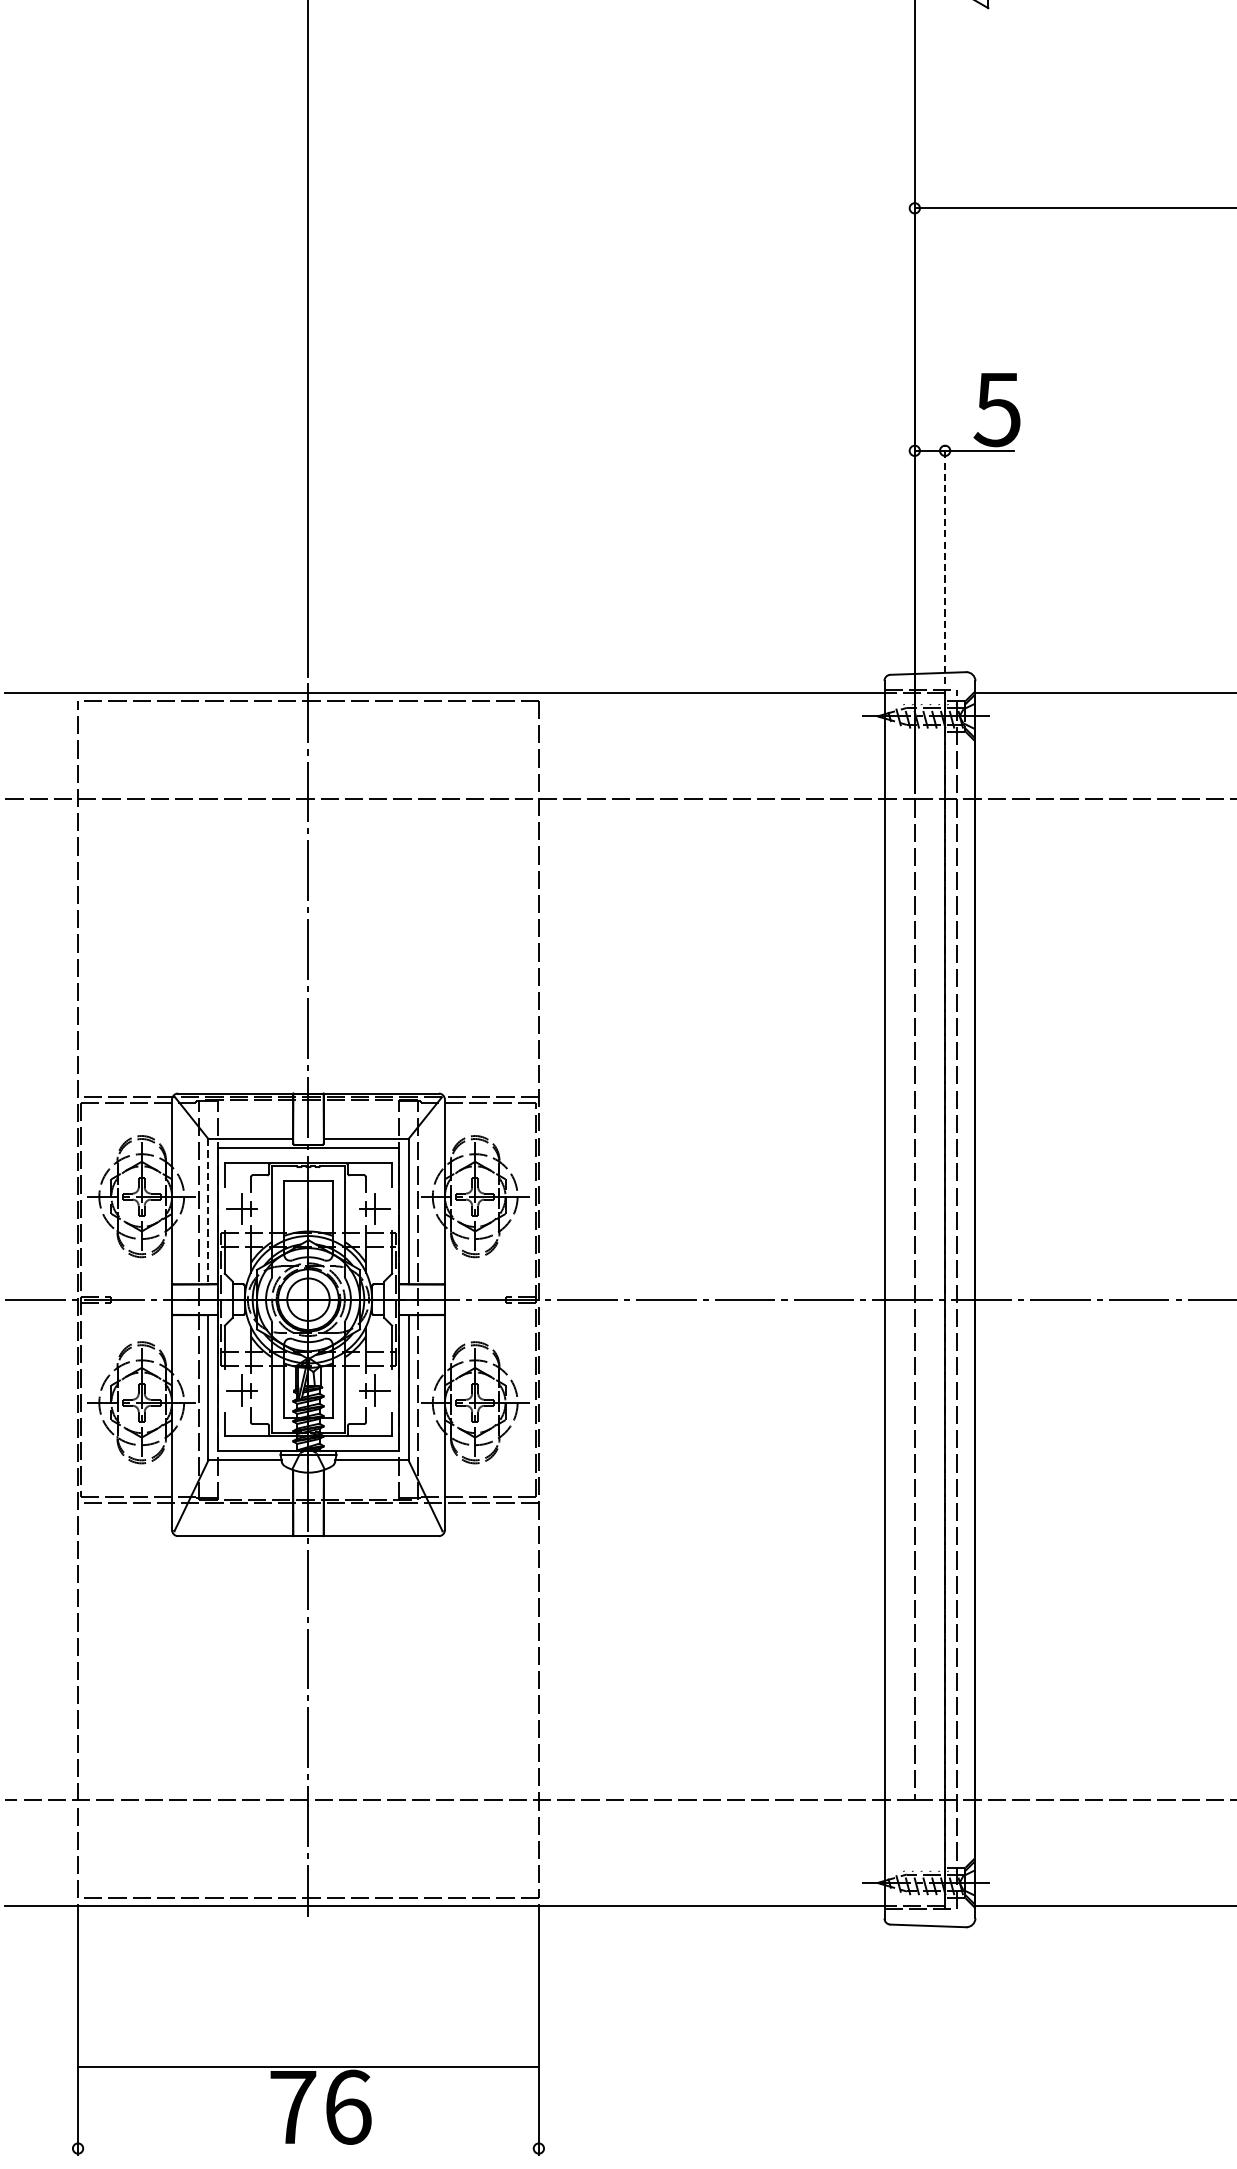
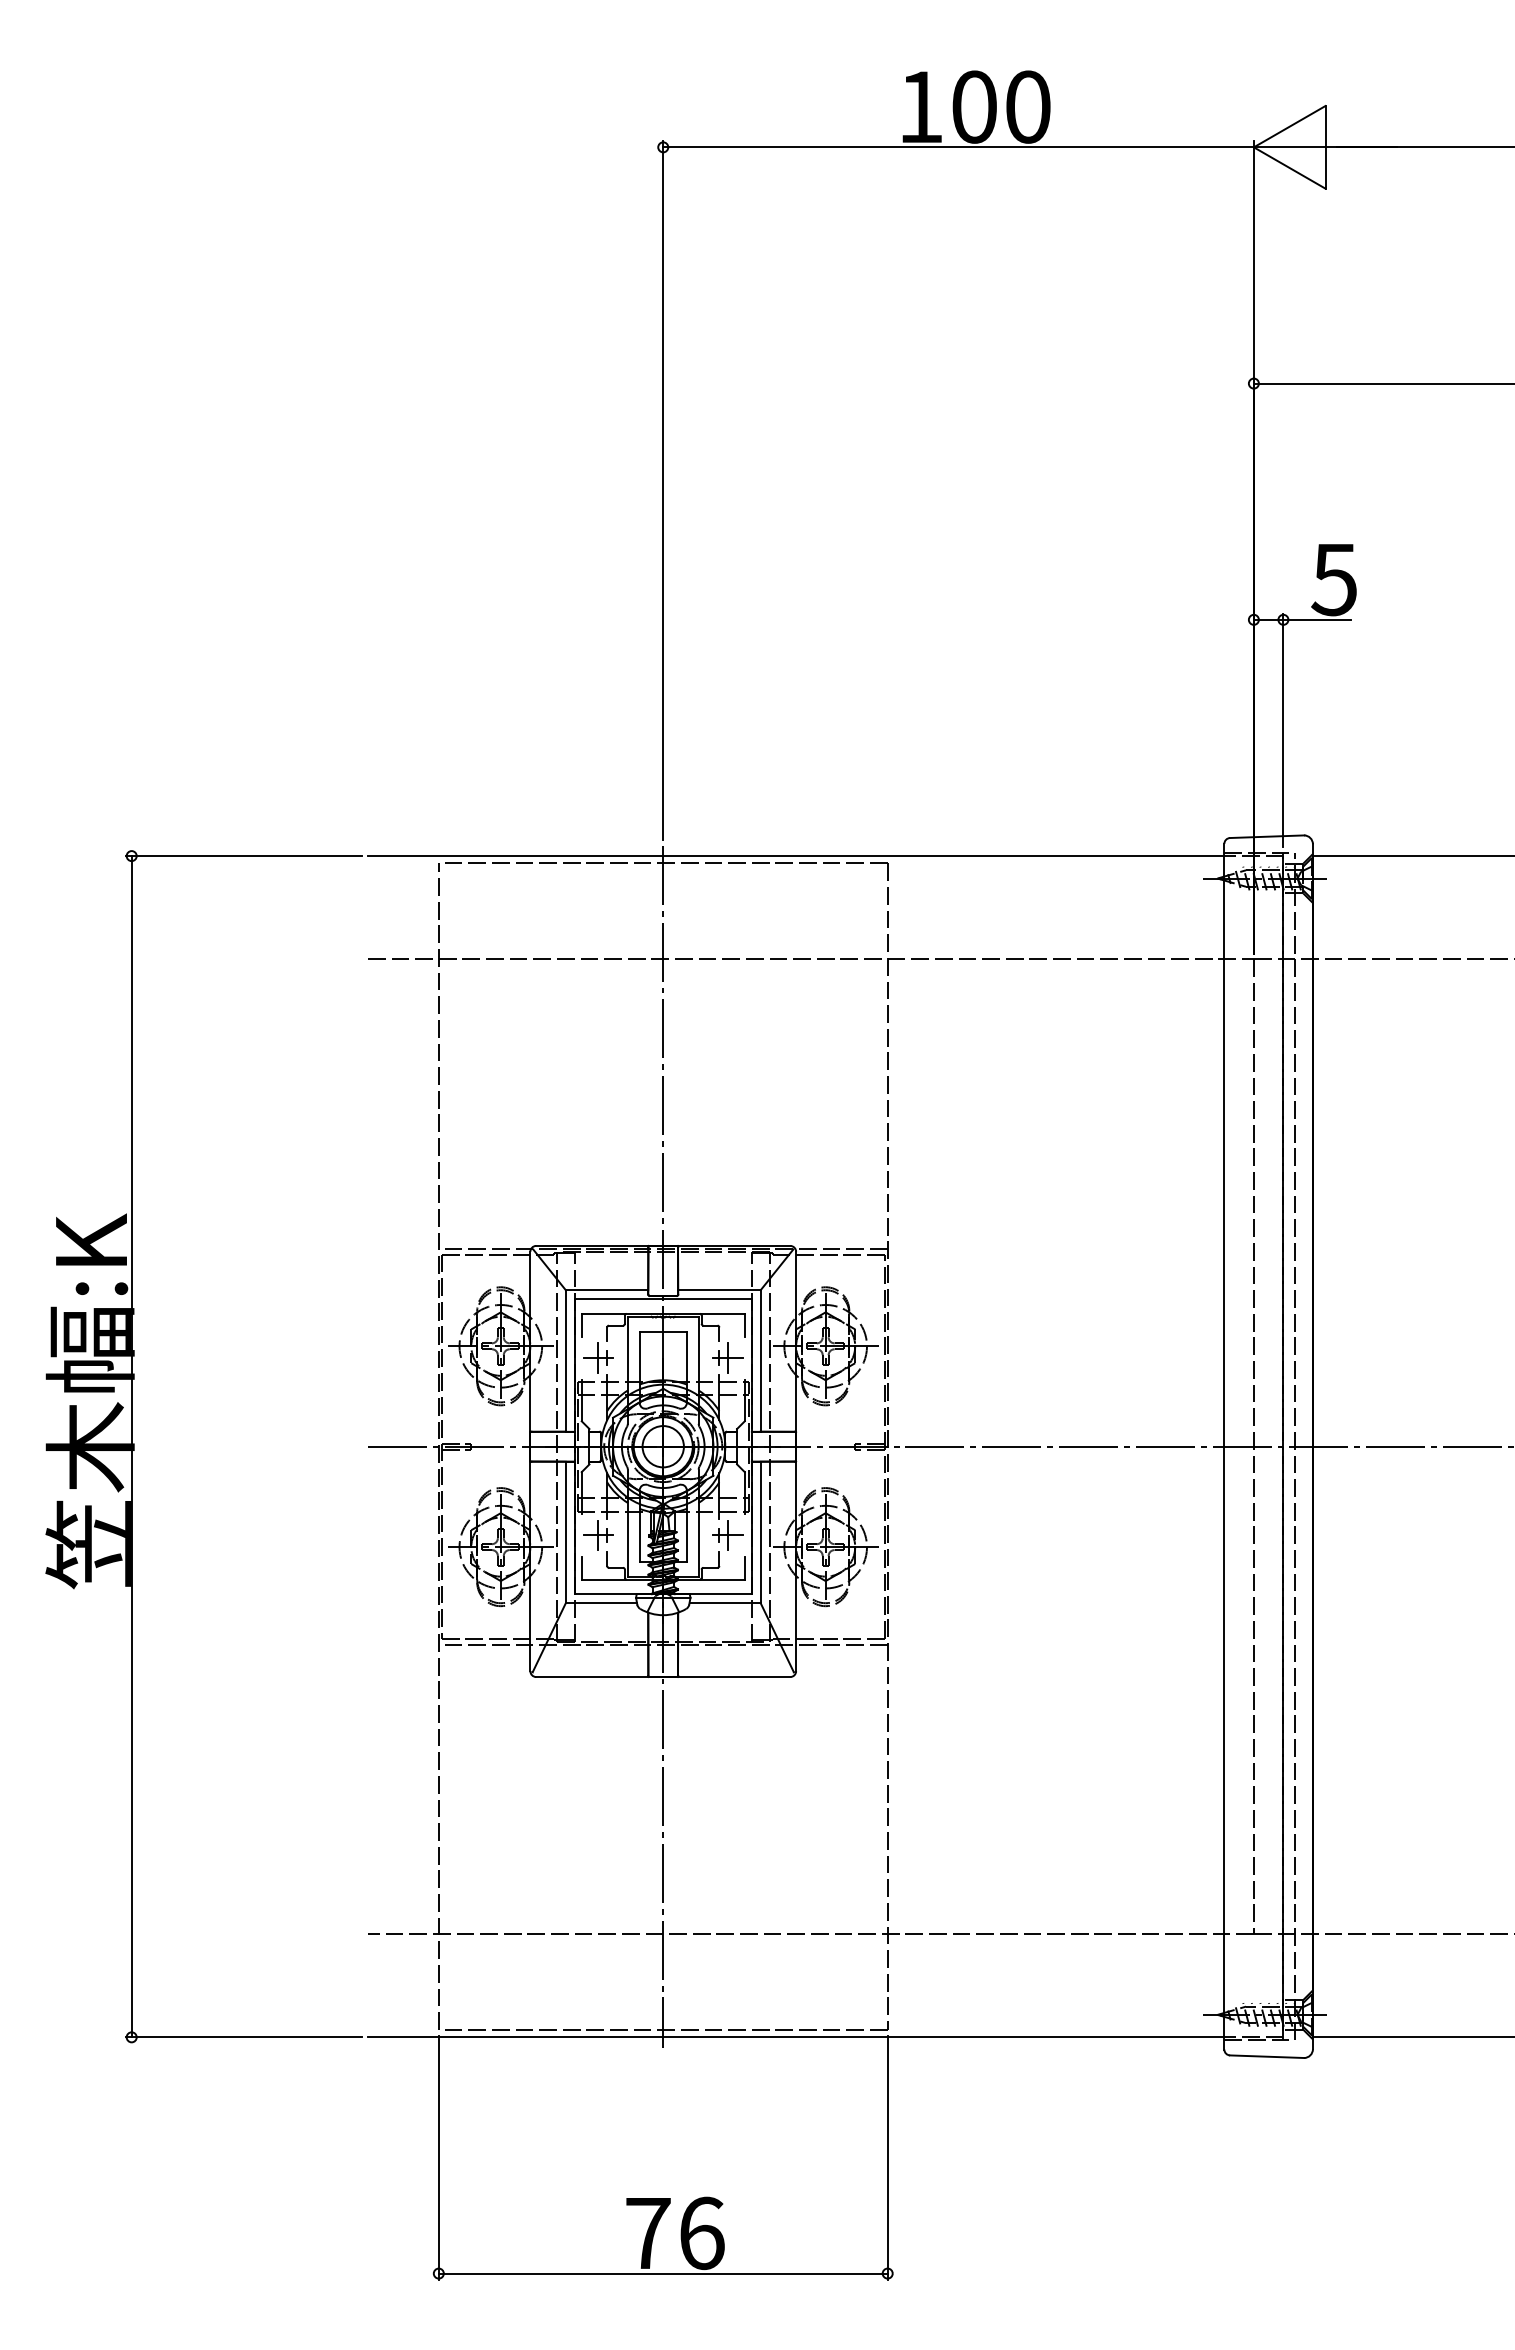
line: (945, 564) -> (1283, 730), dashed -> solid
line: (208, 1211) -> (565, 1360), dashed -> solid
line: (307, 2067) -> (662, 2273), moved

